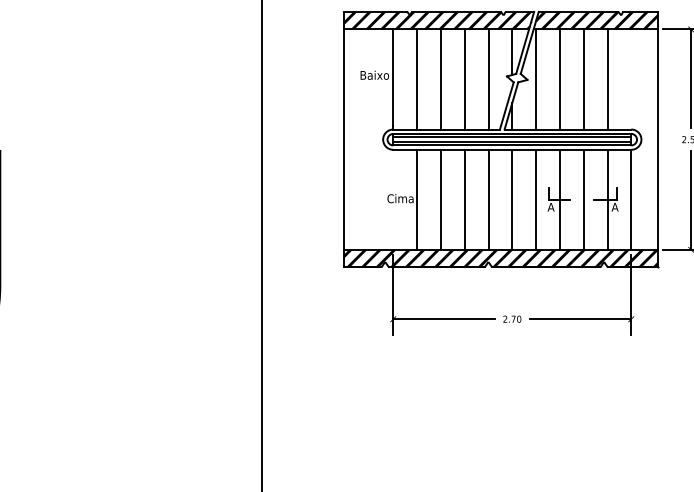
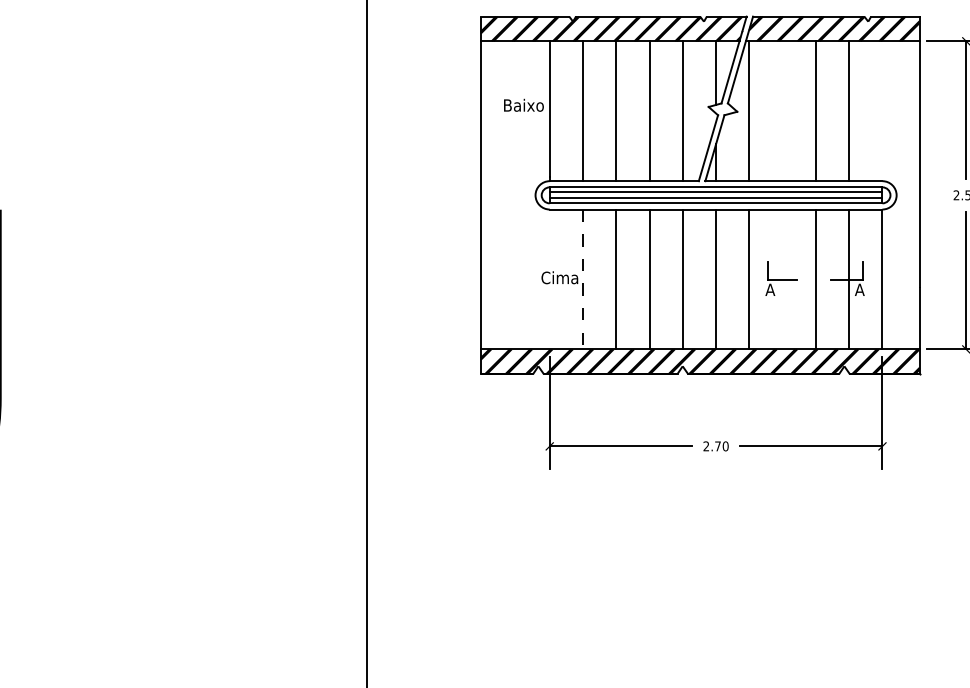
line: (559, 79) -> (782, 111), removed
line: (559, 199) -> (782, 278), removed
line: (417, 200) -> (583, 280), solid -> dashed

